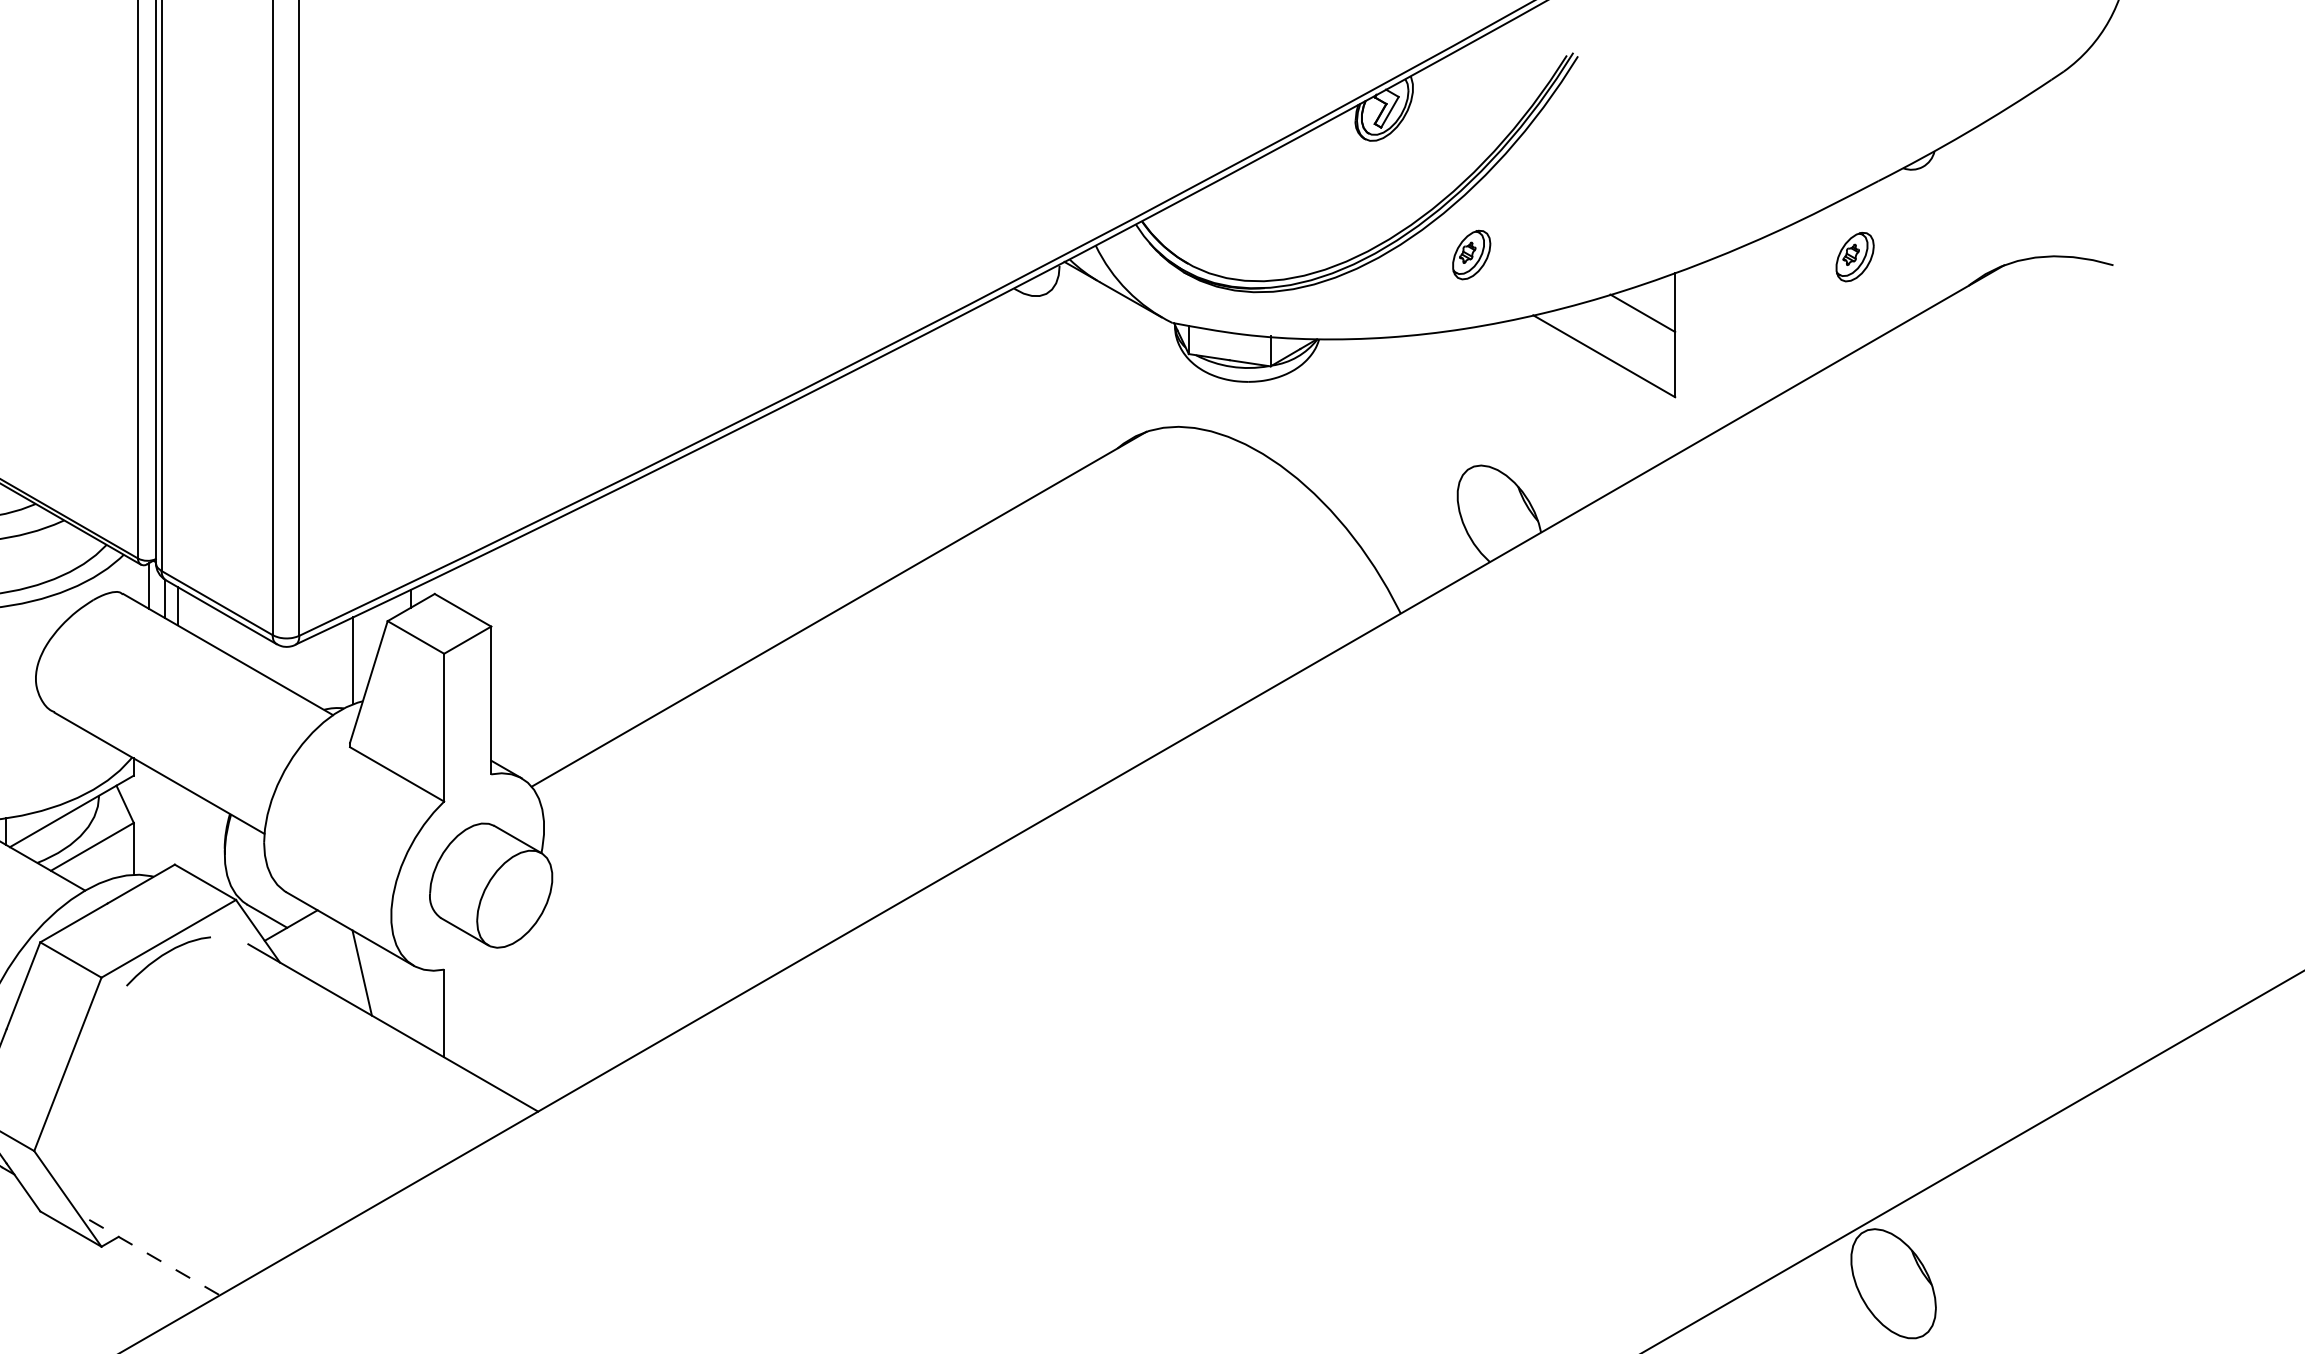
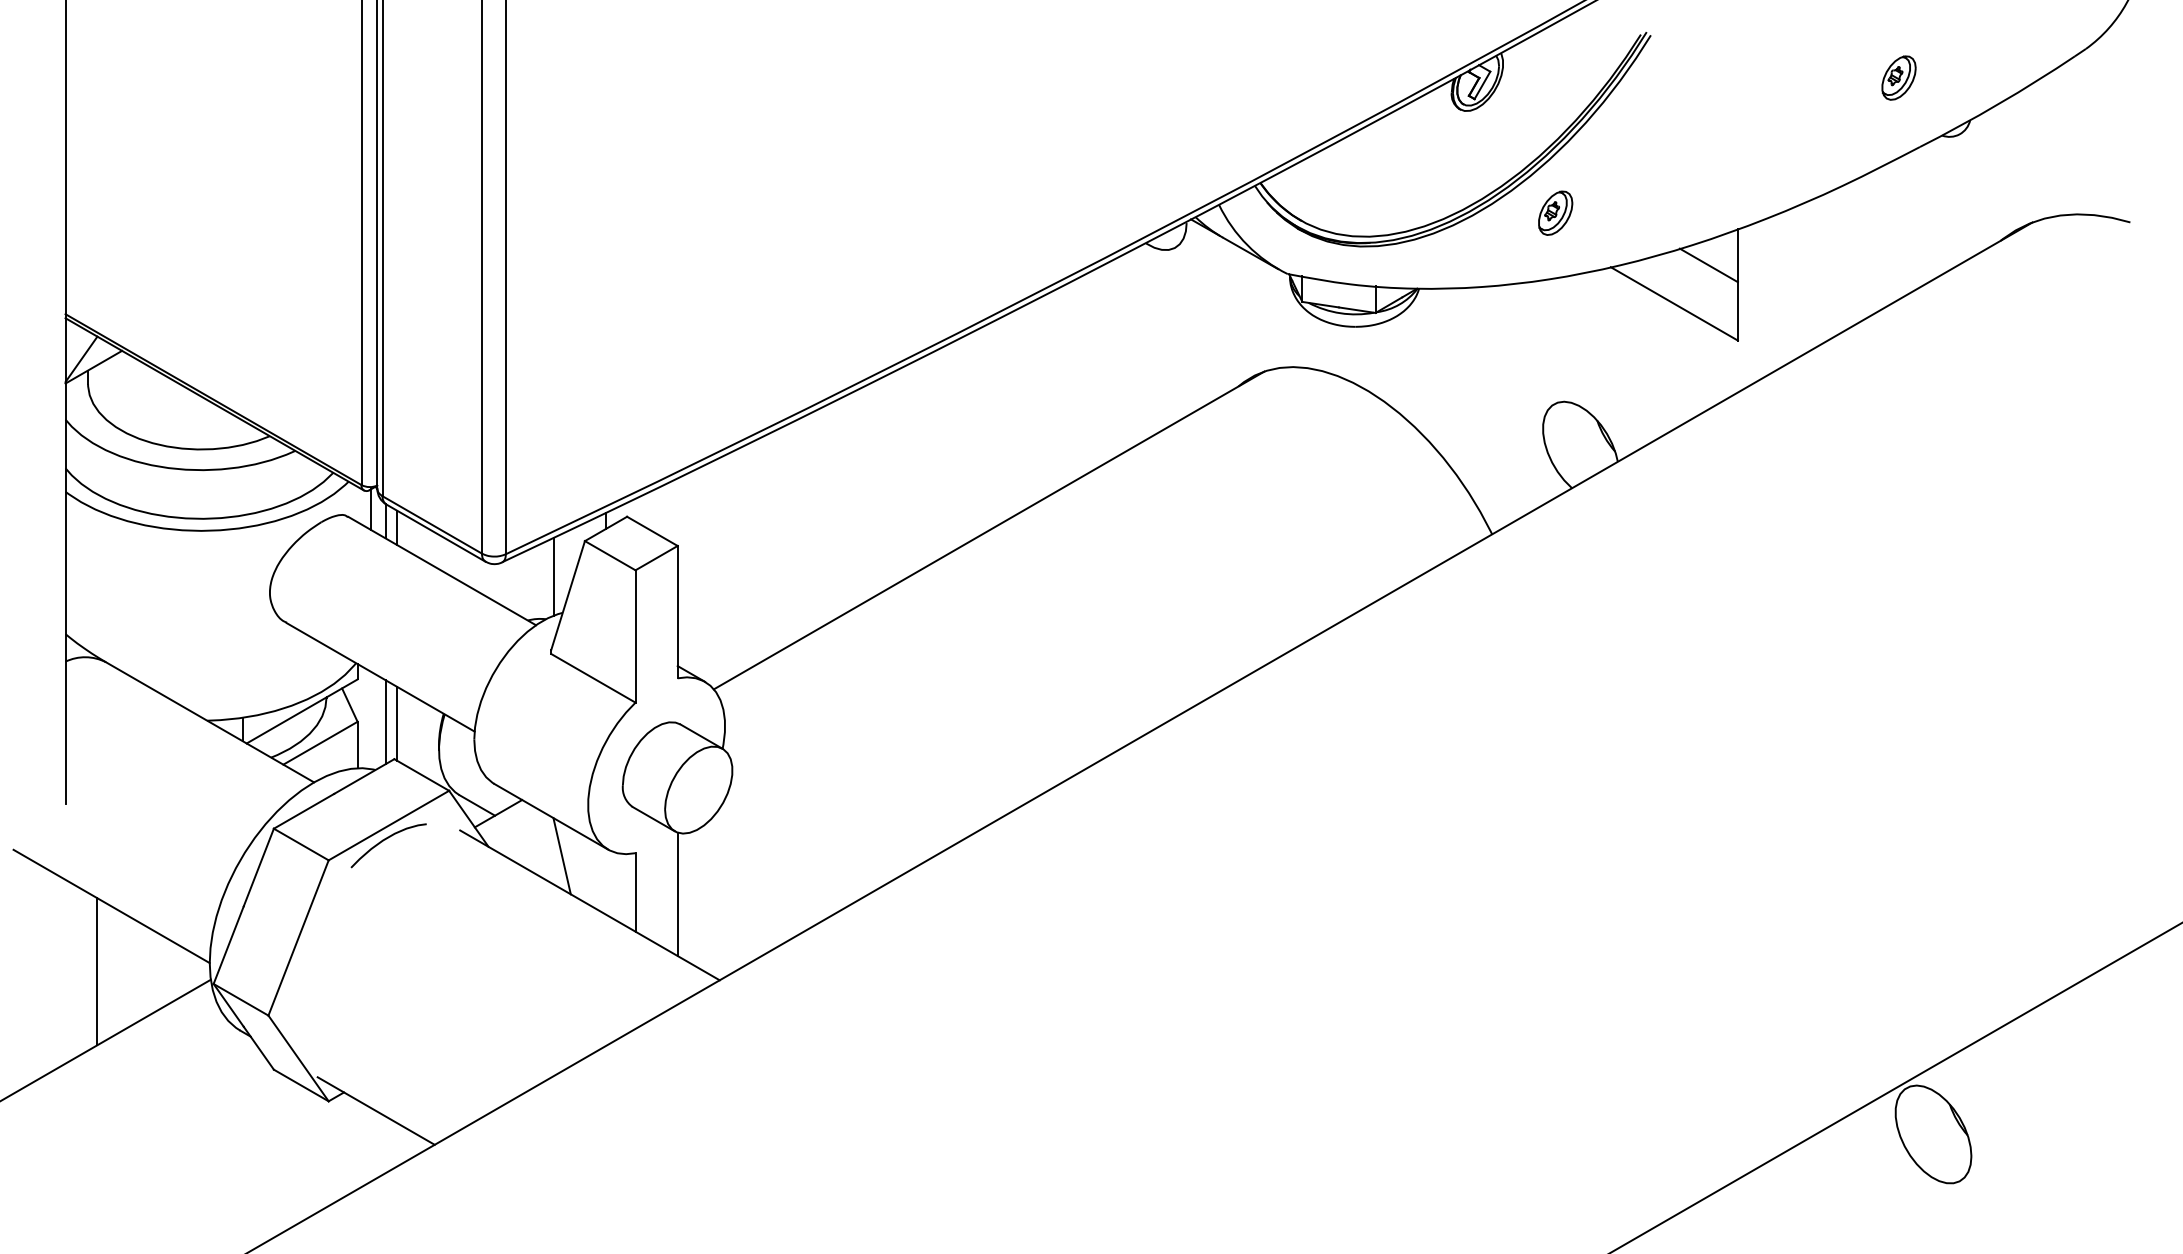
part: (1854, 256) -> (1898, 77), moved
line: (164, 823) -> (385, 722), added
line: (177, 824) -> (396, 723), added
line: (491, 1015) -> (677, 894), added
line: (154, 1258) -> (376, 1111), dashed -> solid

